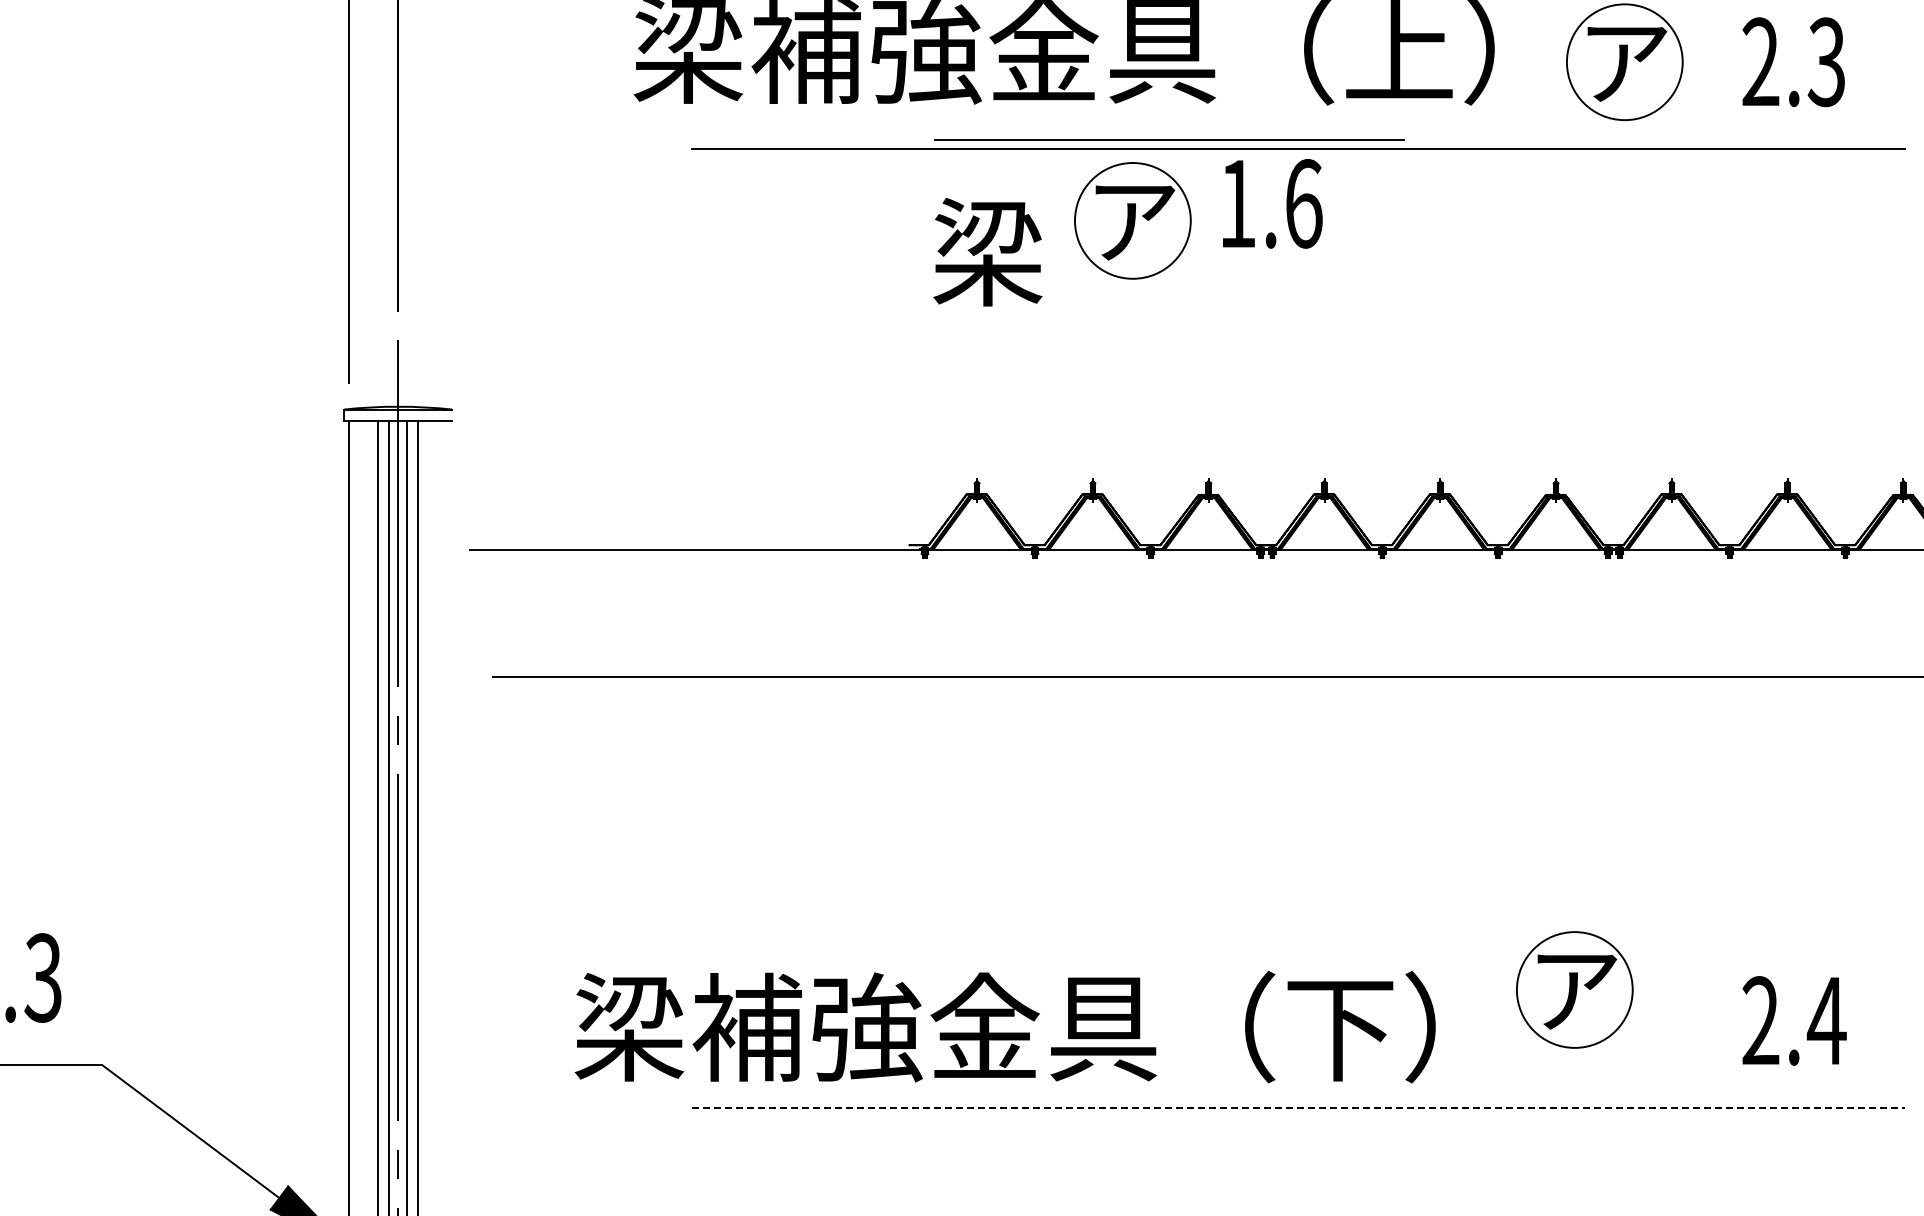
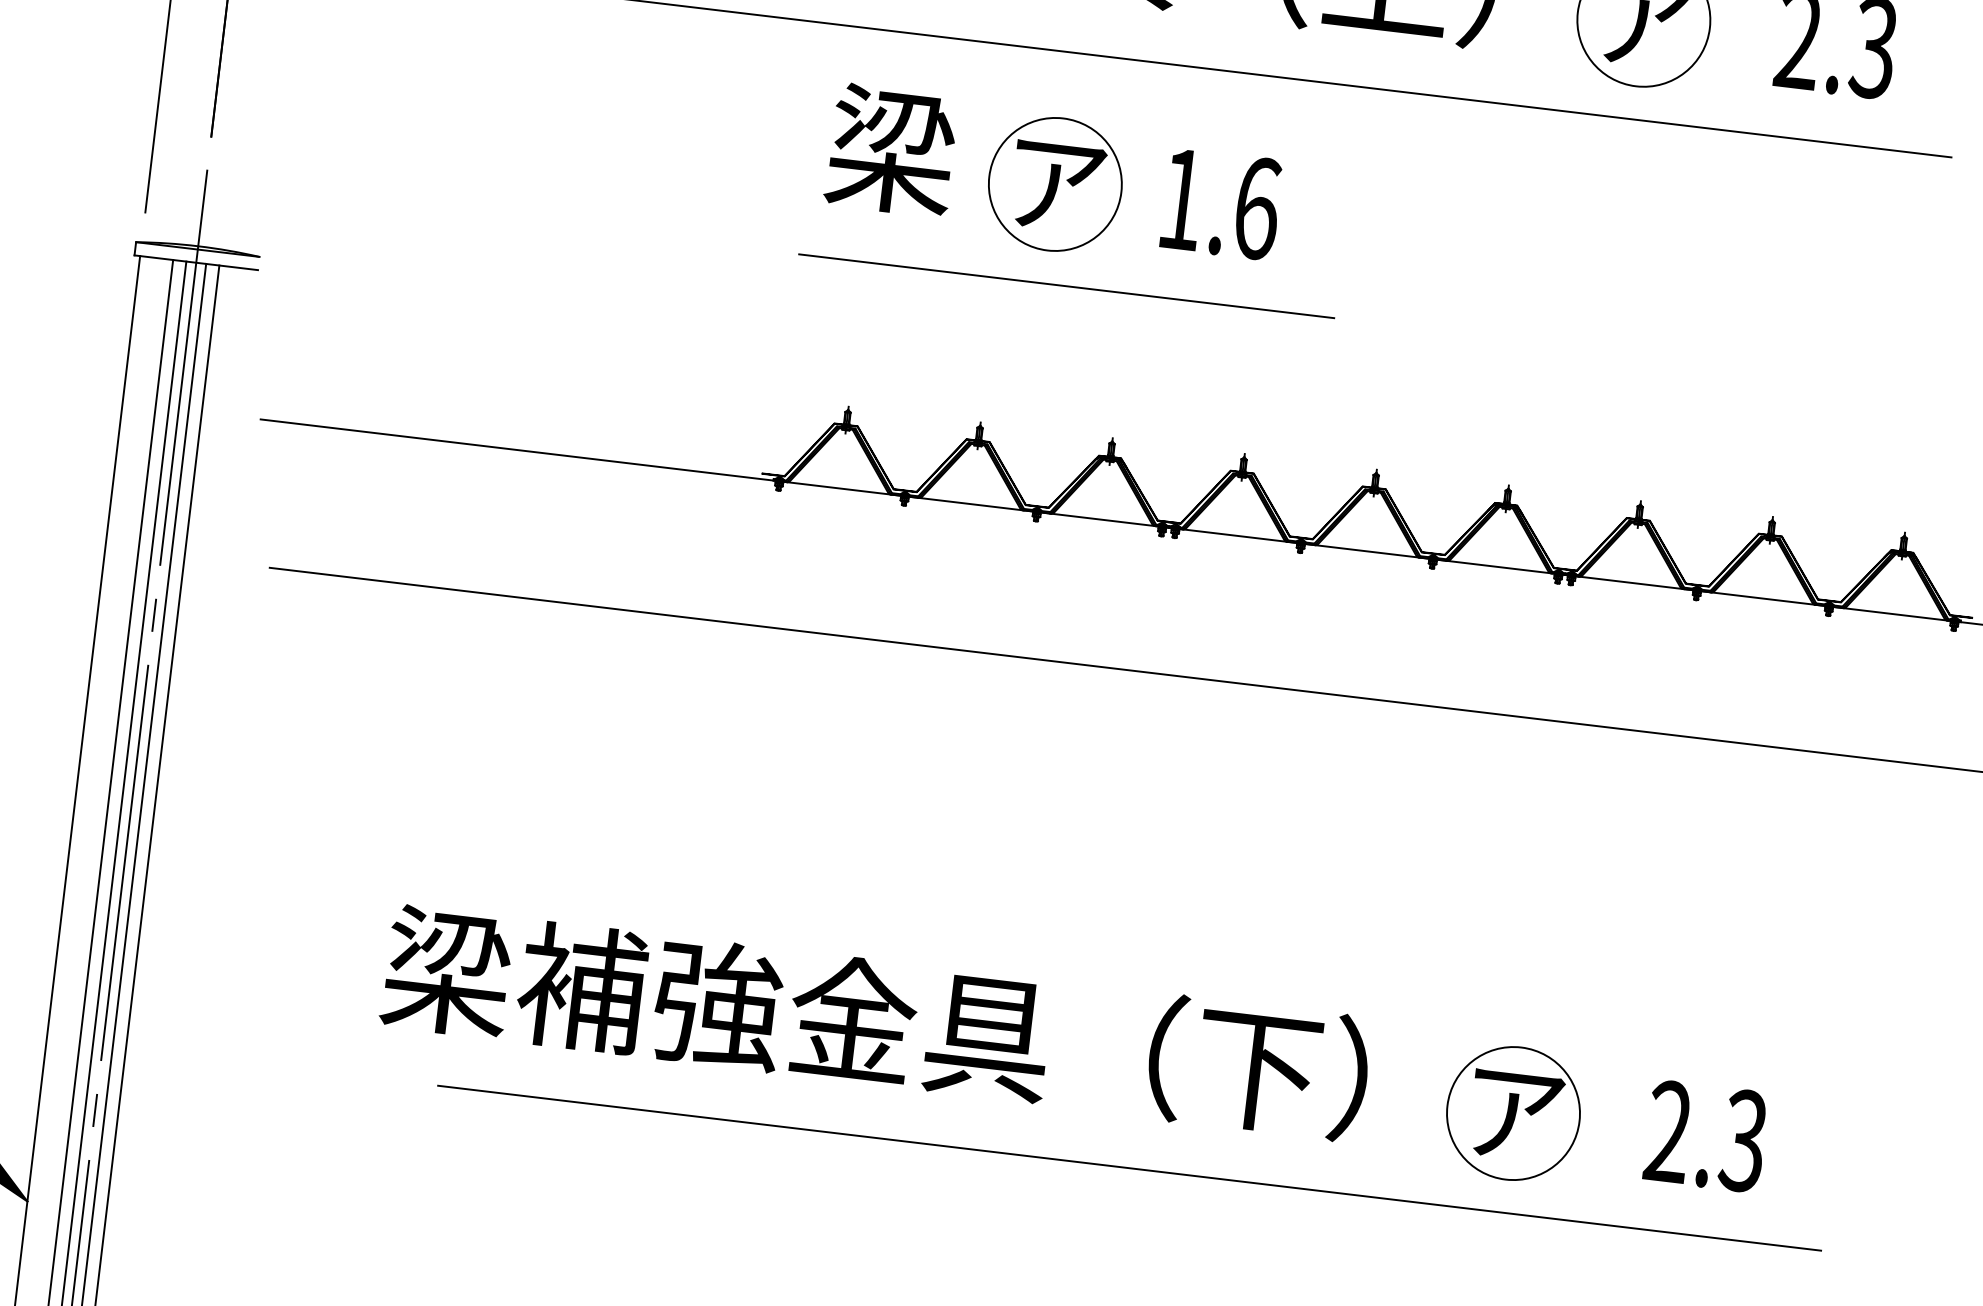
line: (1169, 139) -> (1067, 286), moved
text: (1272, 203) -> (1221, 203), moved
part: (1132, 220) -> (1054, 183), moved
part: (1574, 989) -> (1513, 1112), moved
text: (1826, 1020) -> (1743, 1140), 2.4 -> 2.3
text: (1004, 1027) -> (875, 1022), moved
line: (1299, 1107) -> (1130, 1167), dashed -> solid

